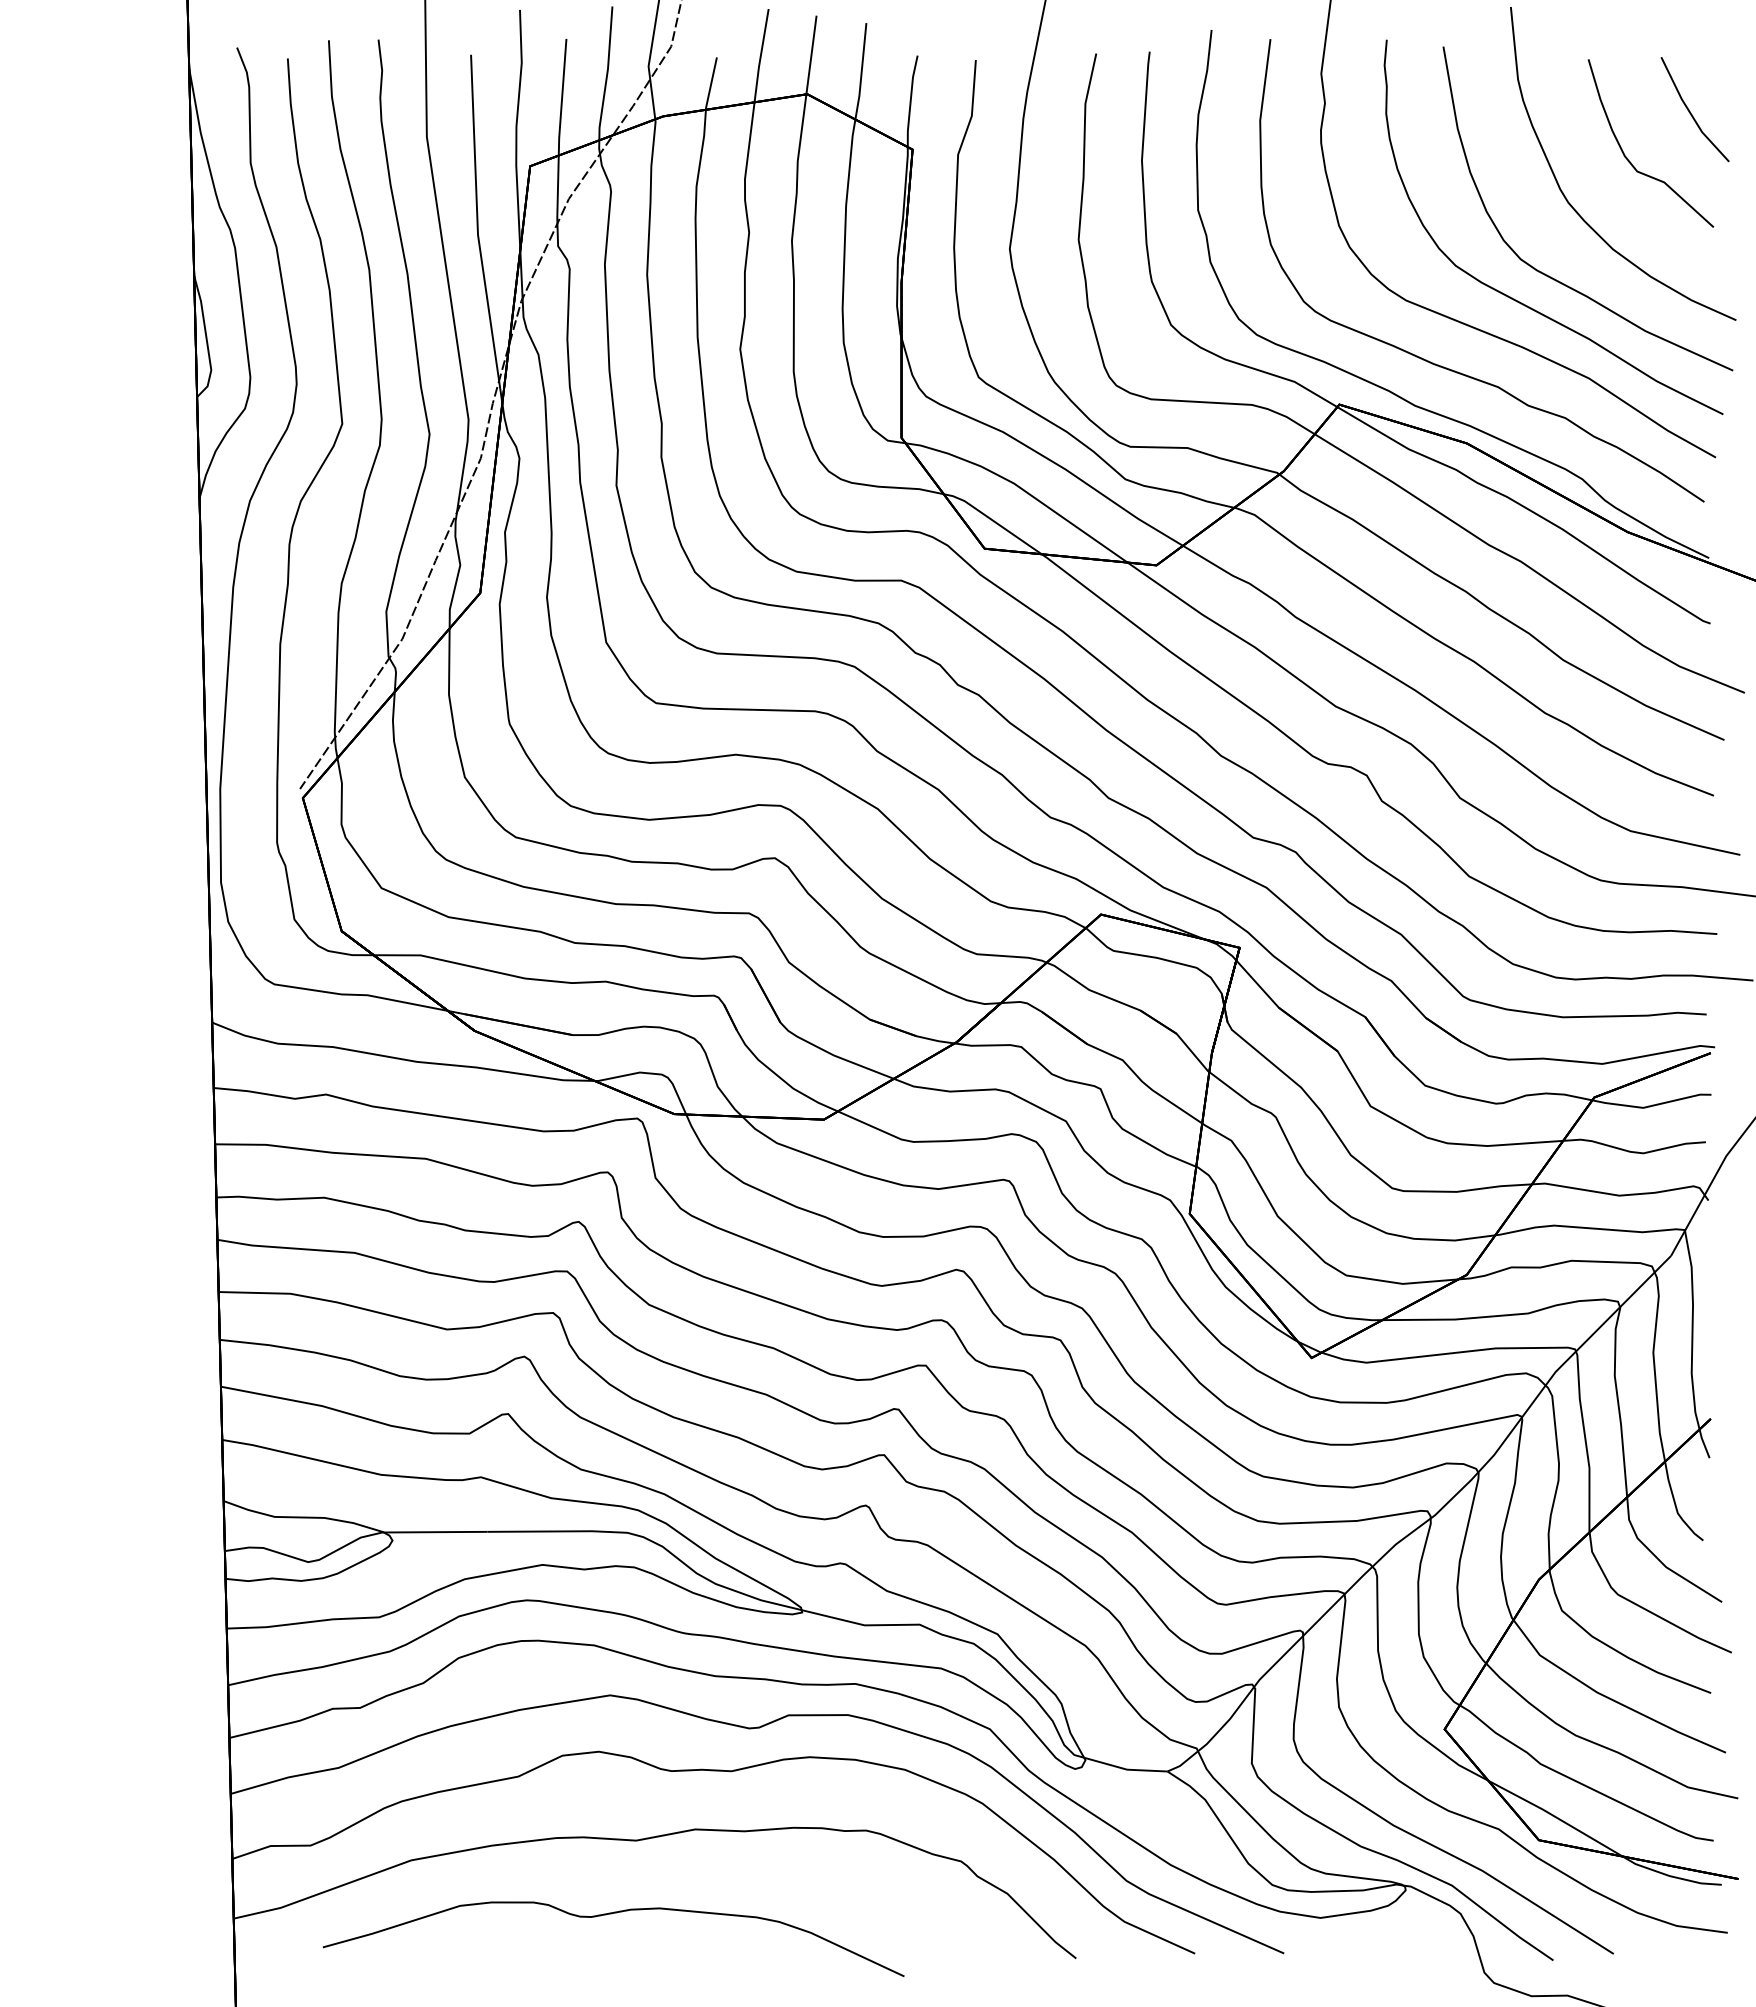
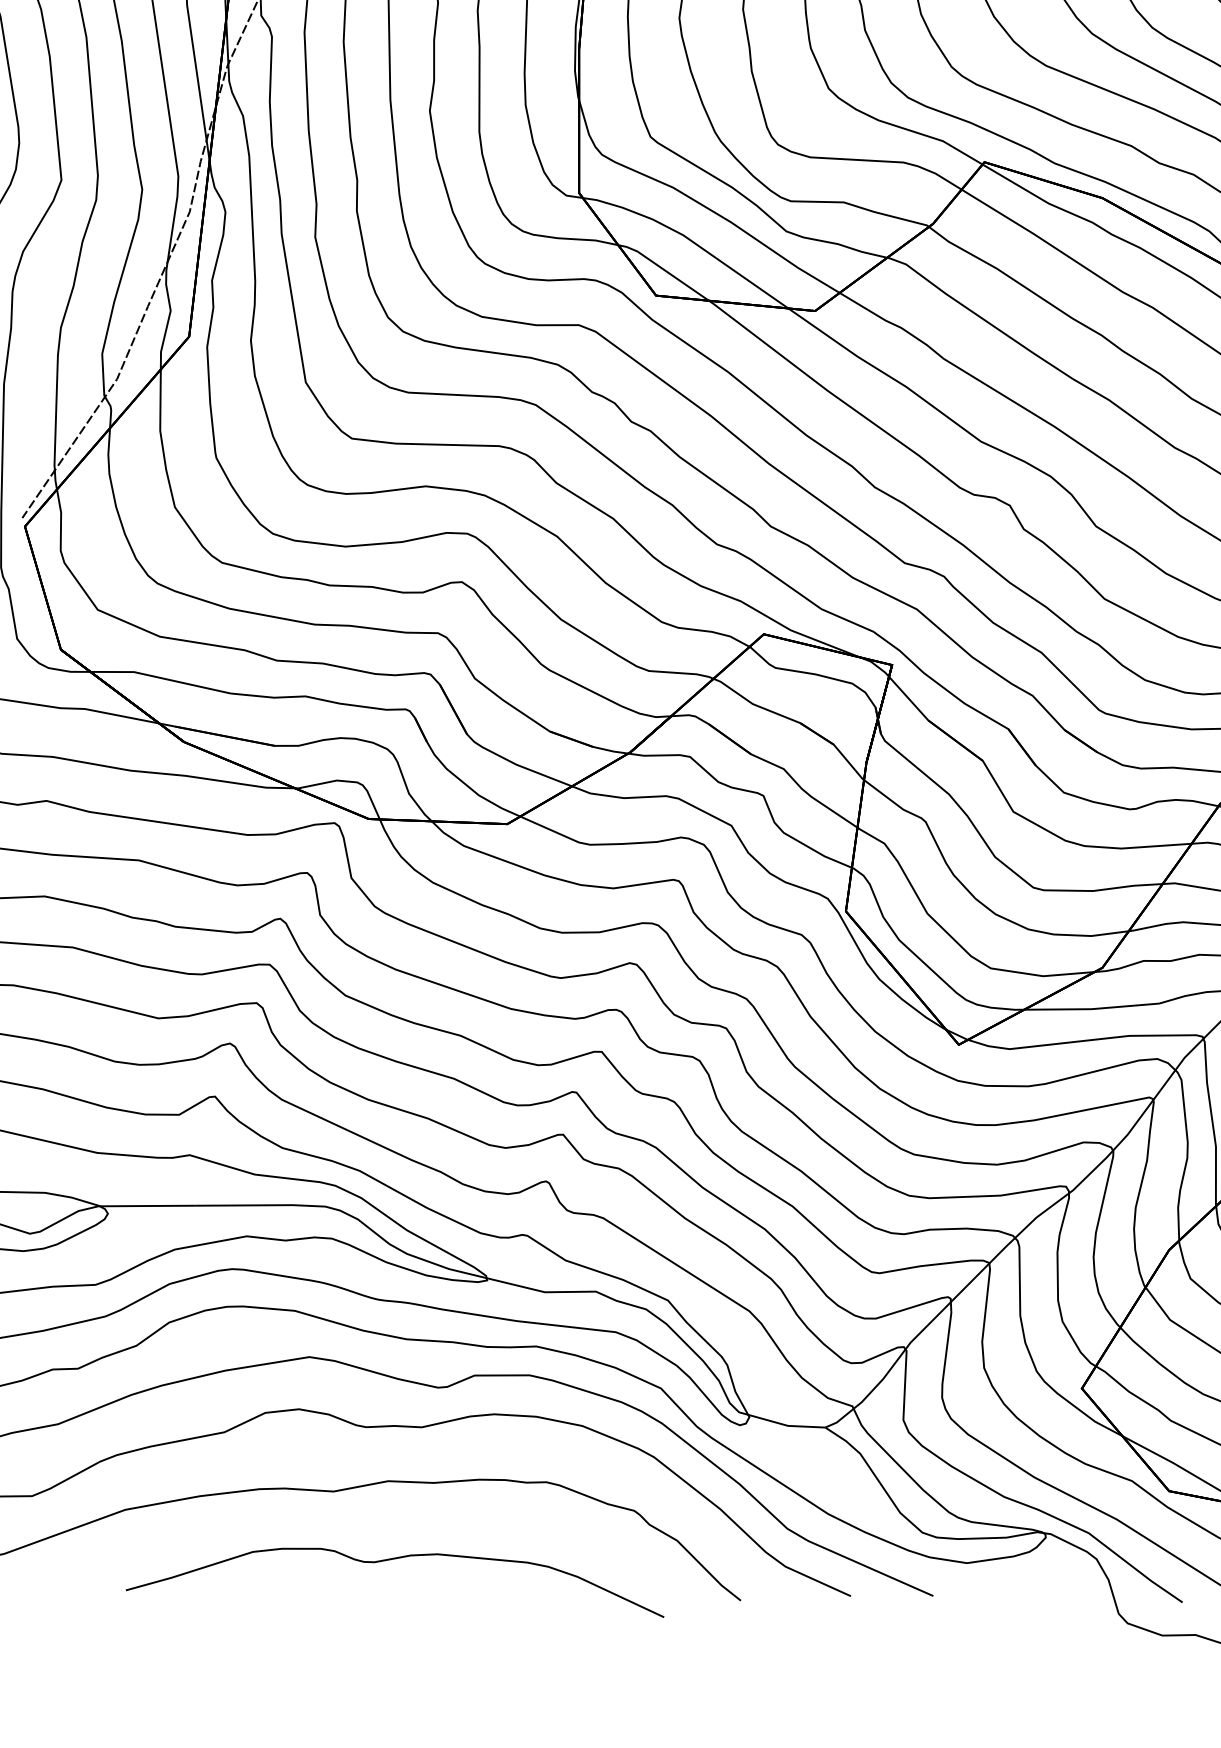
curve: (606, 1915) -> (388, 1560), moved

